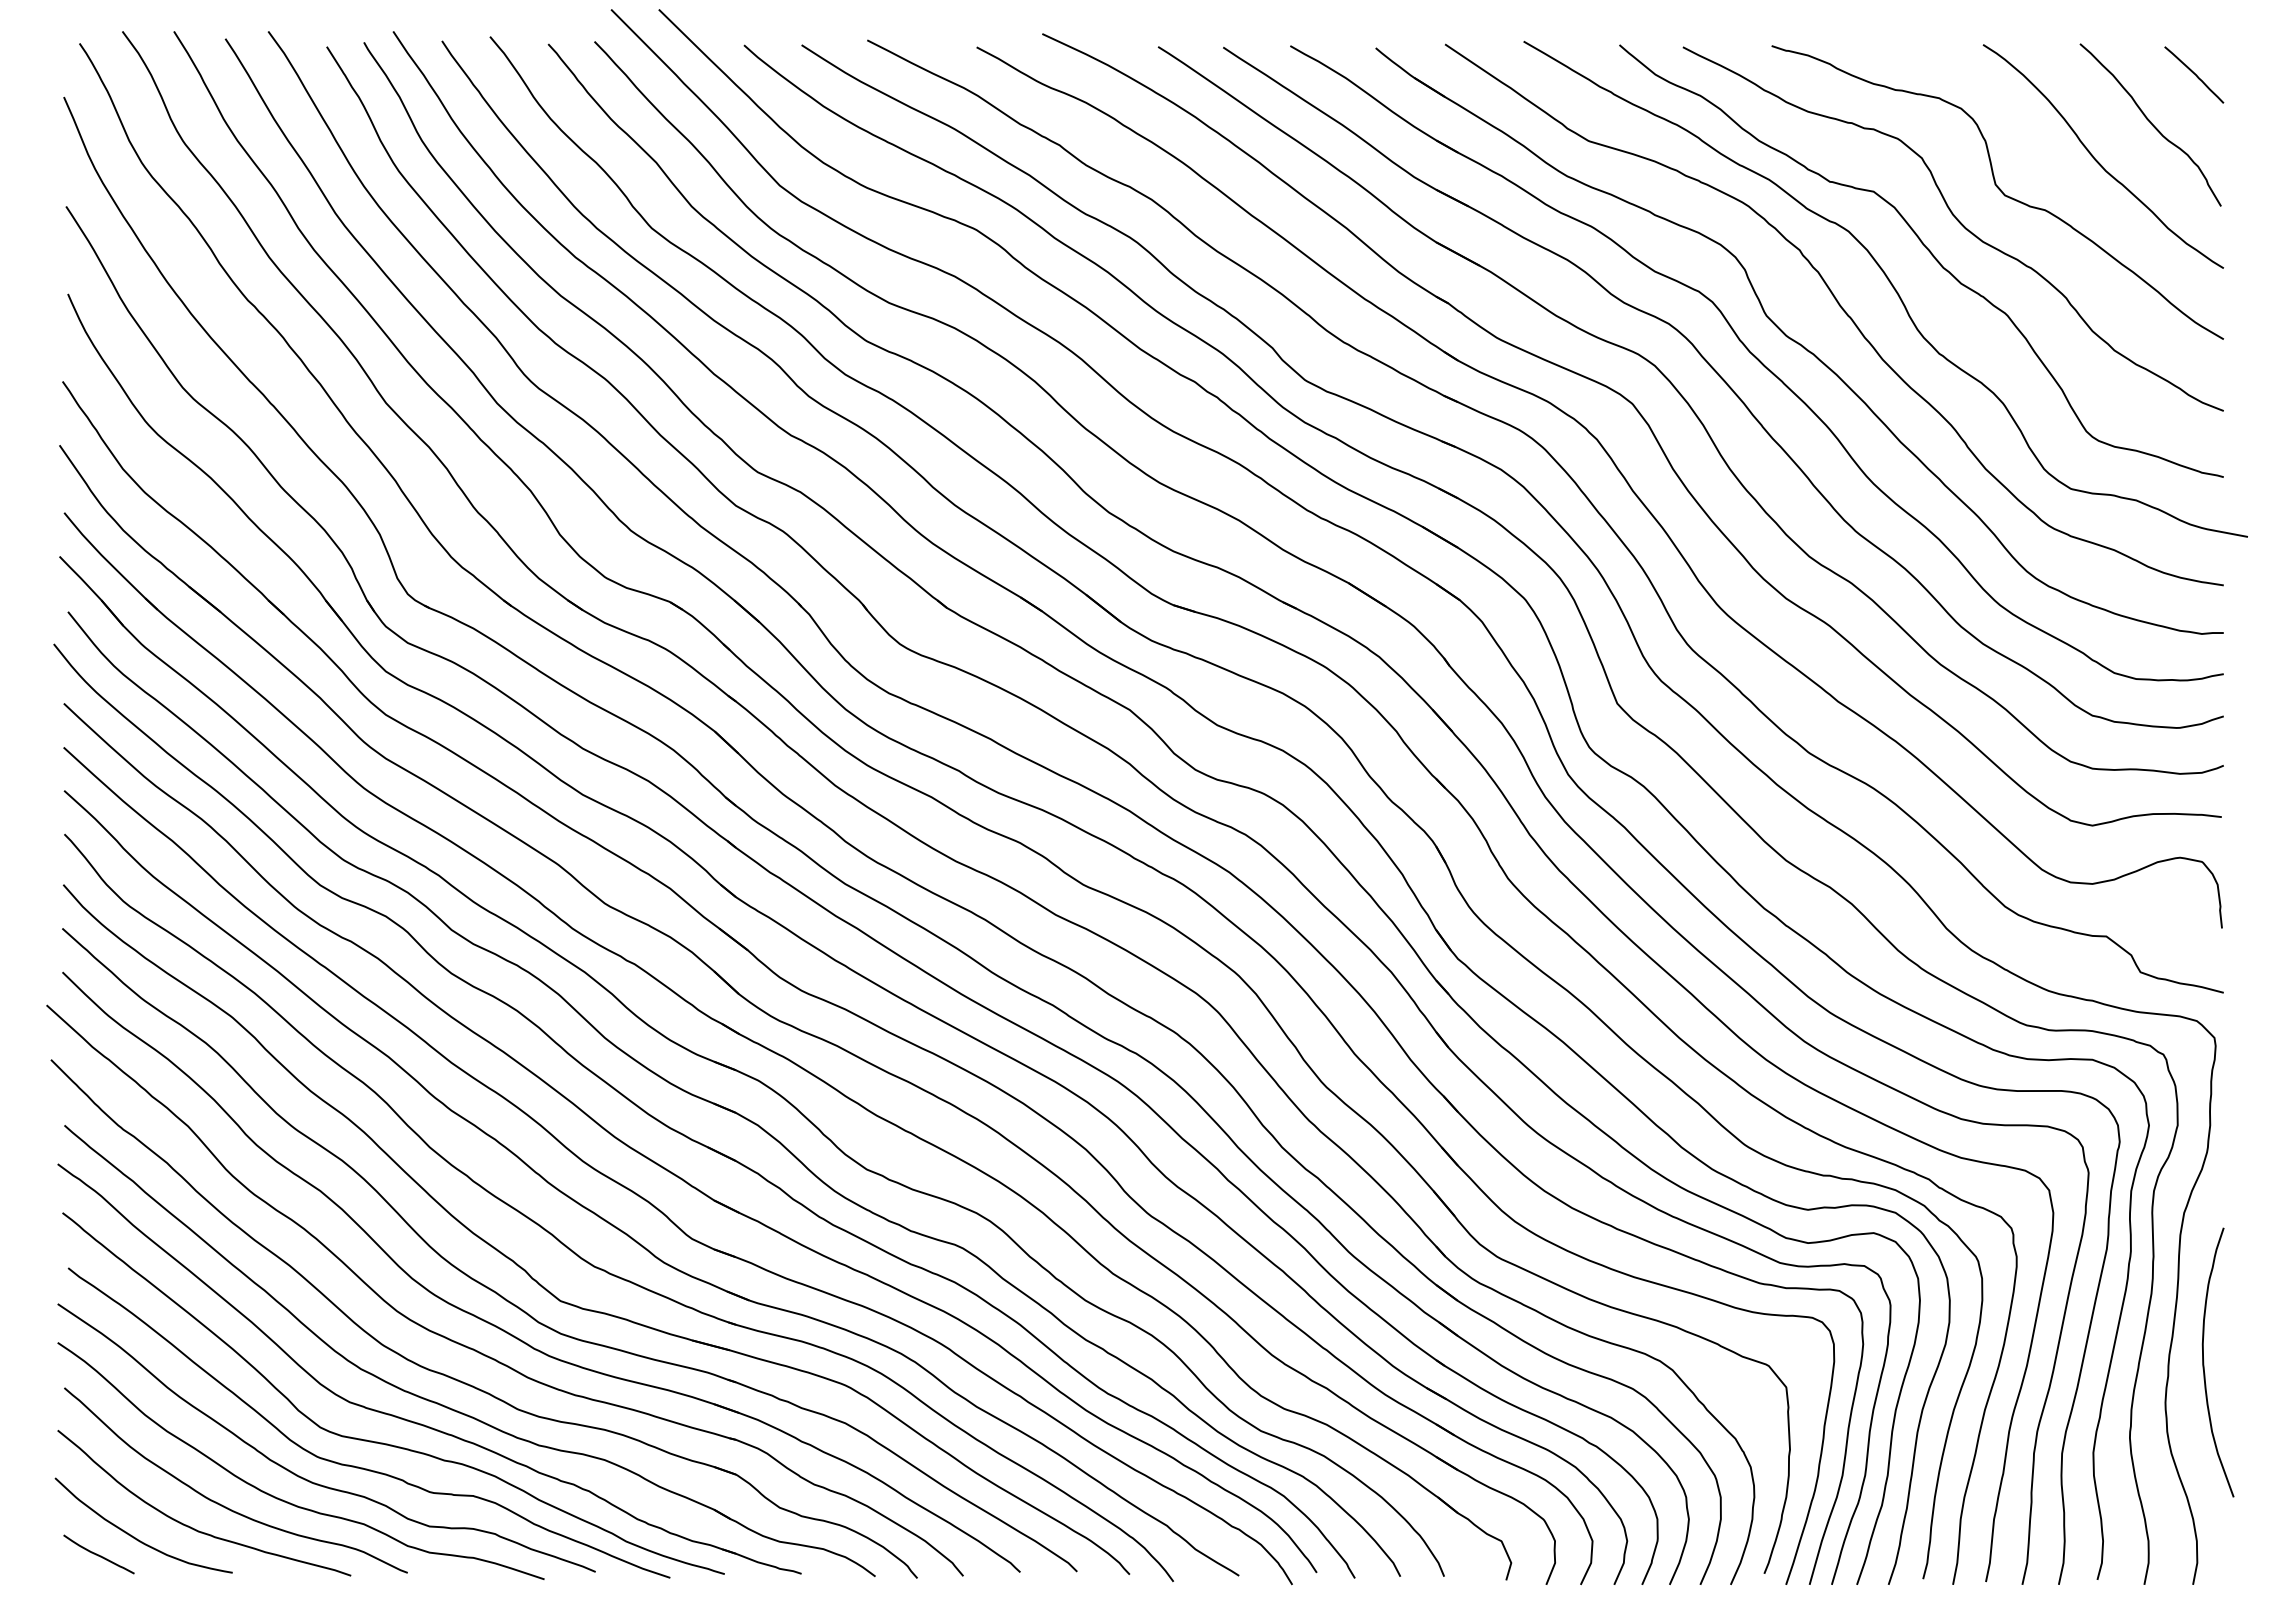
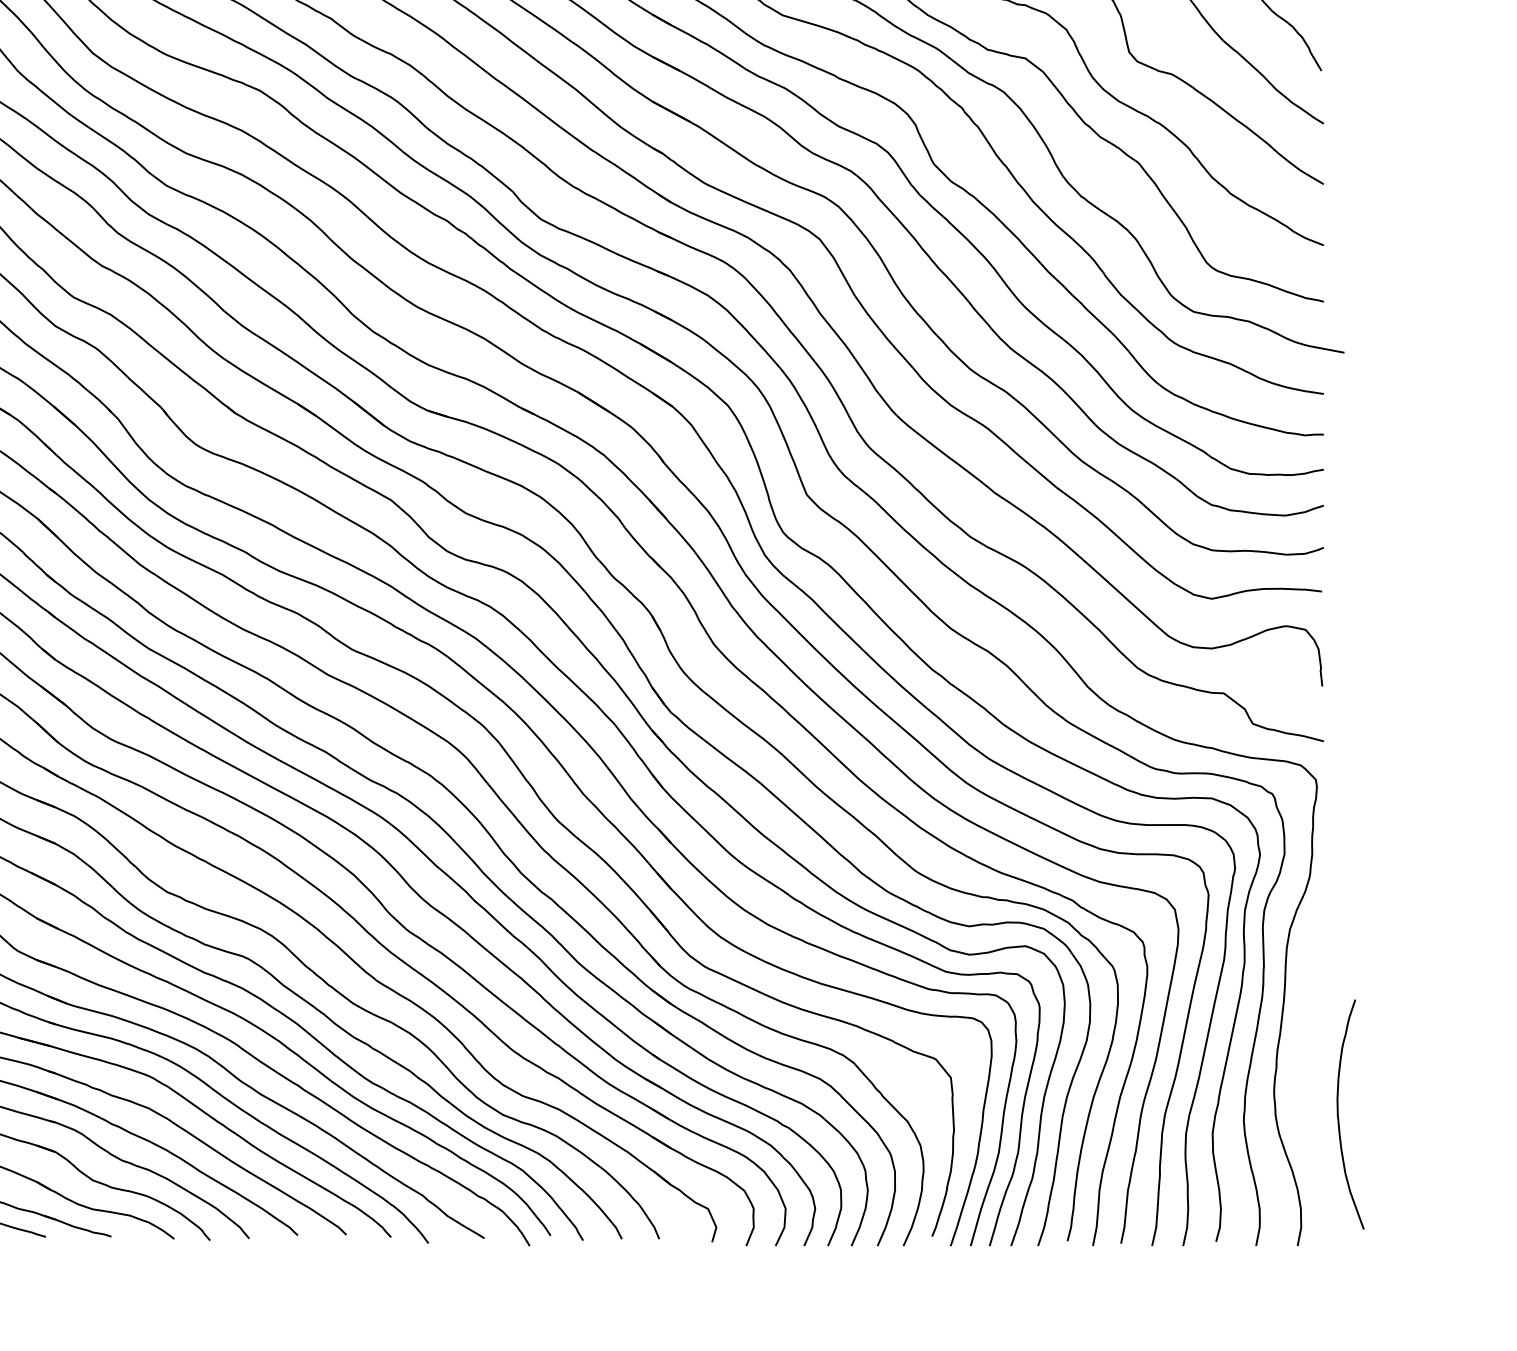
curve: (2204, 1362) -> (1338, 1114), moved

